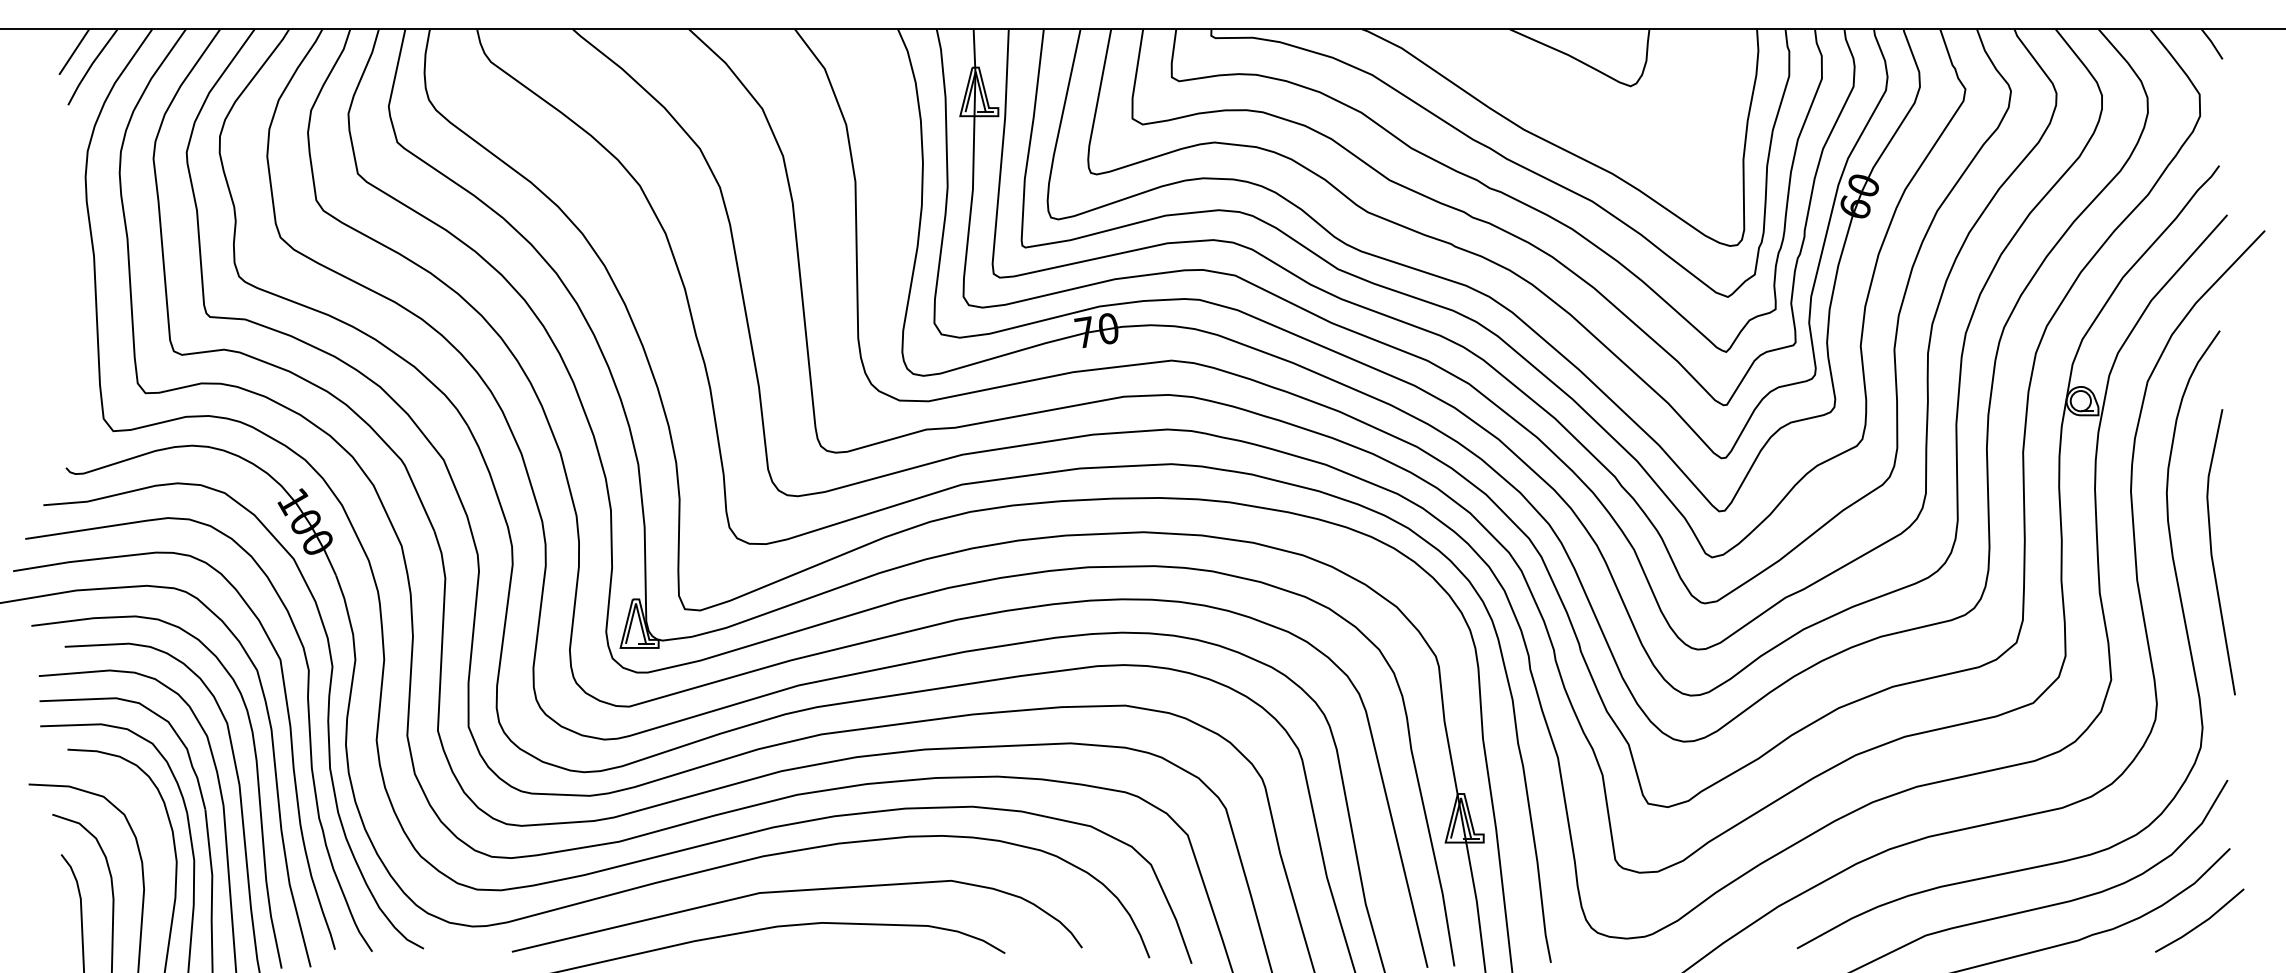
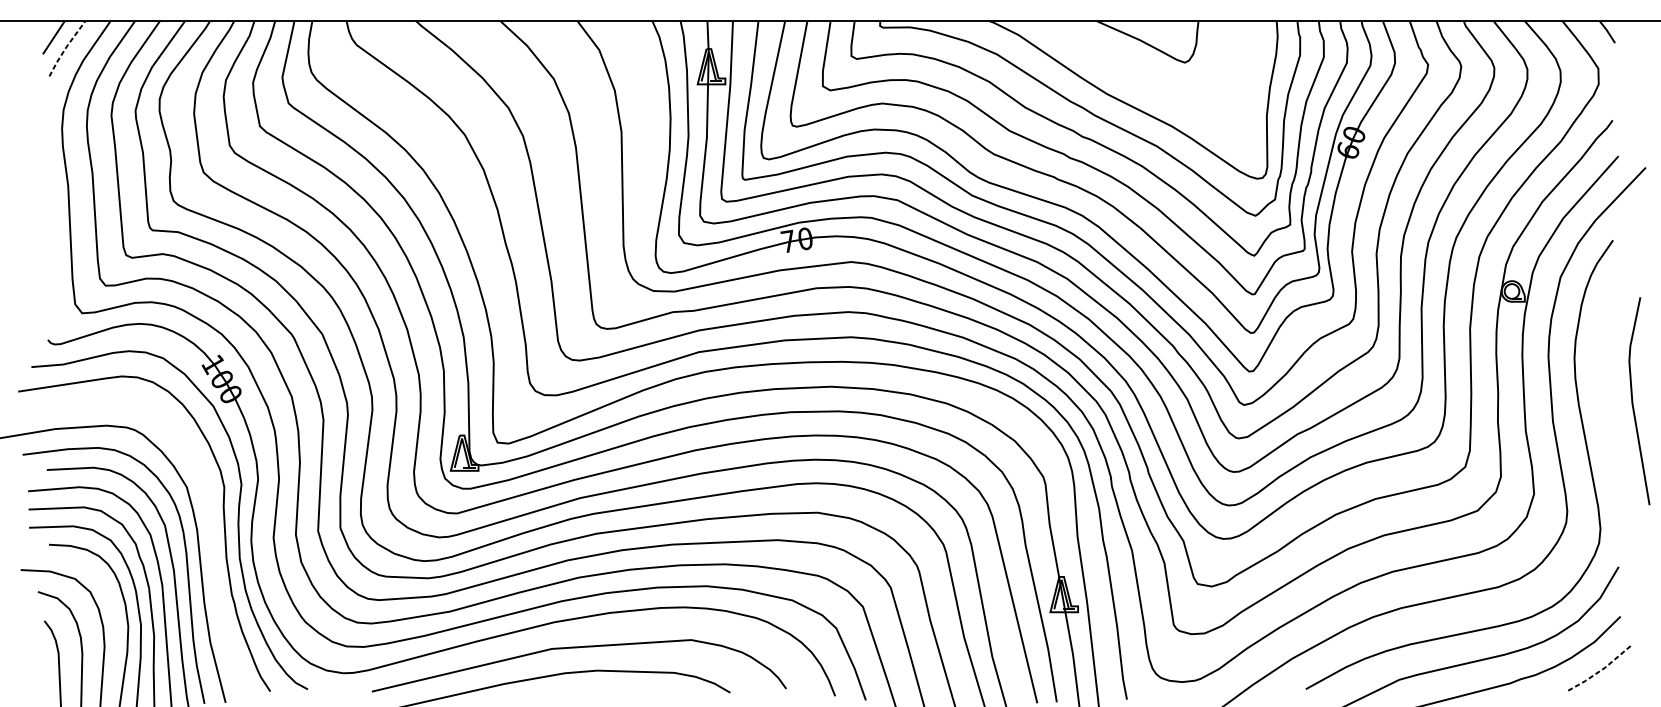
line: (91, 65) -> (66, 47), solid -> dashed
line: (2212, 552) -> (1633, 401), moved
curve: (290, 744) -> (210, 540), removed
line: (2201, 924) -> (1599, 671), solid -> dashed

